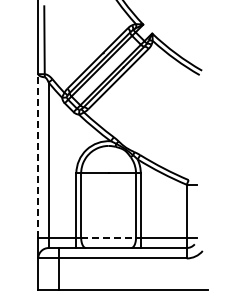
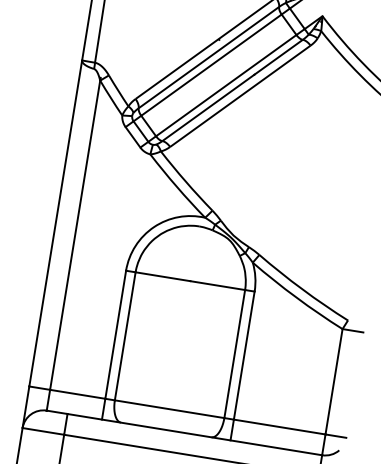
line: (38, 155) -> (56, 222), dashed -> solid
line: (109, 237) -> (171, 409), dashed -> solid

